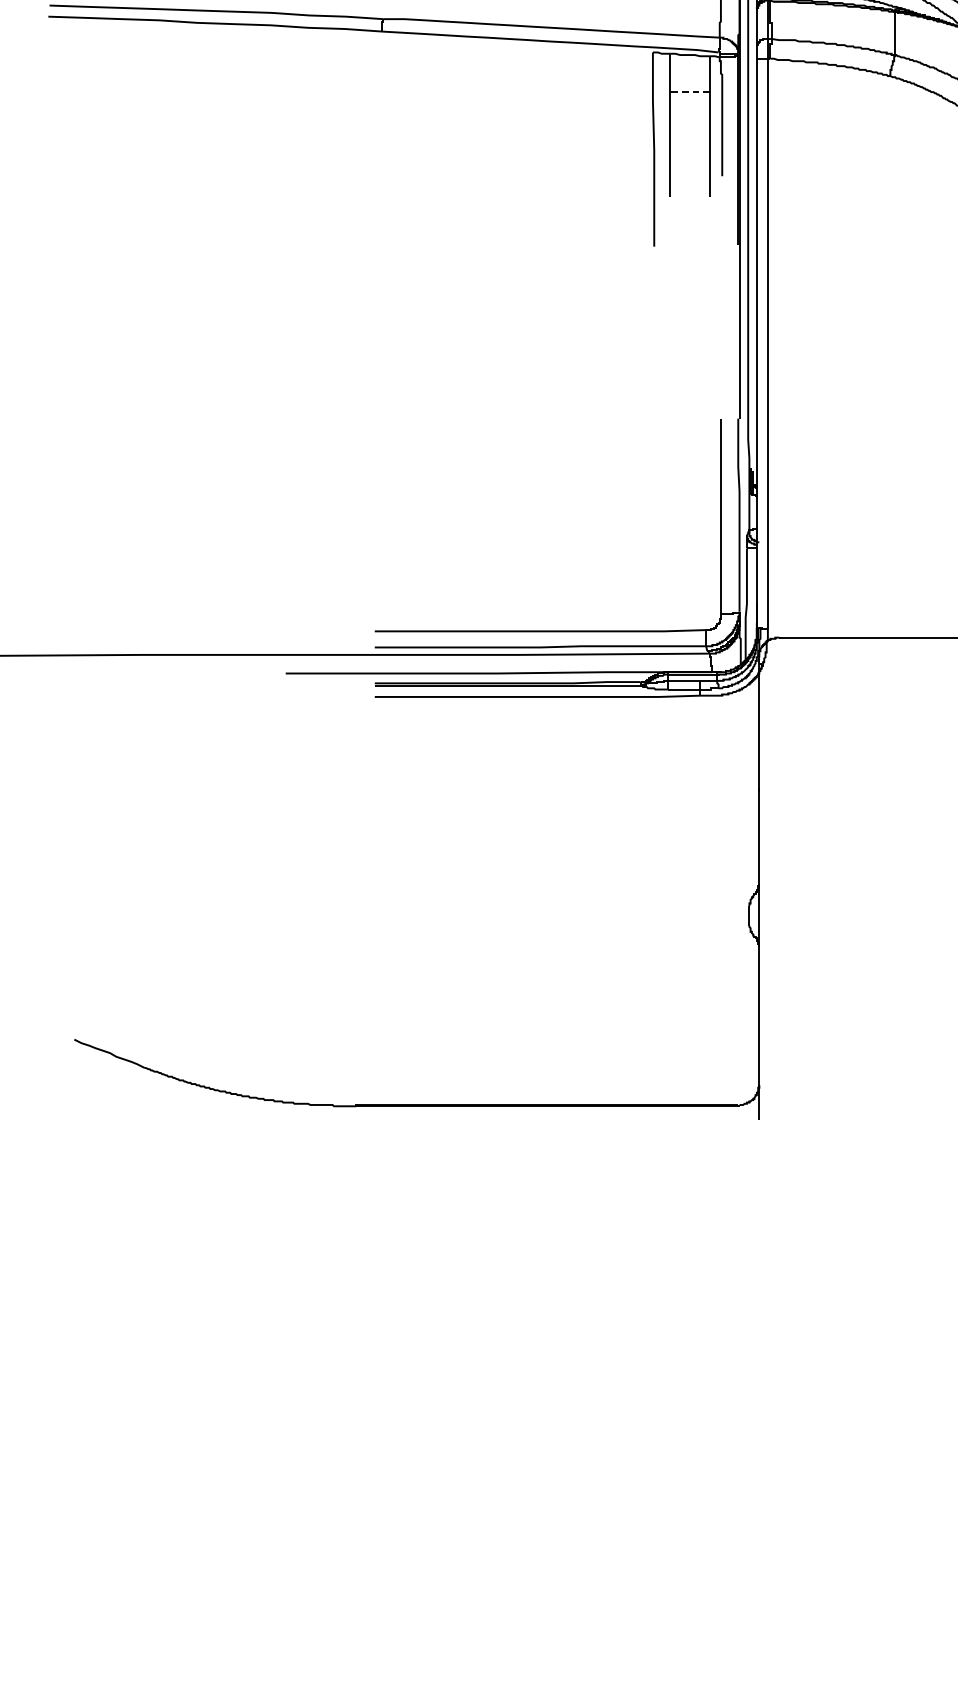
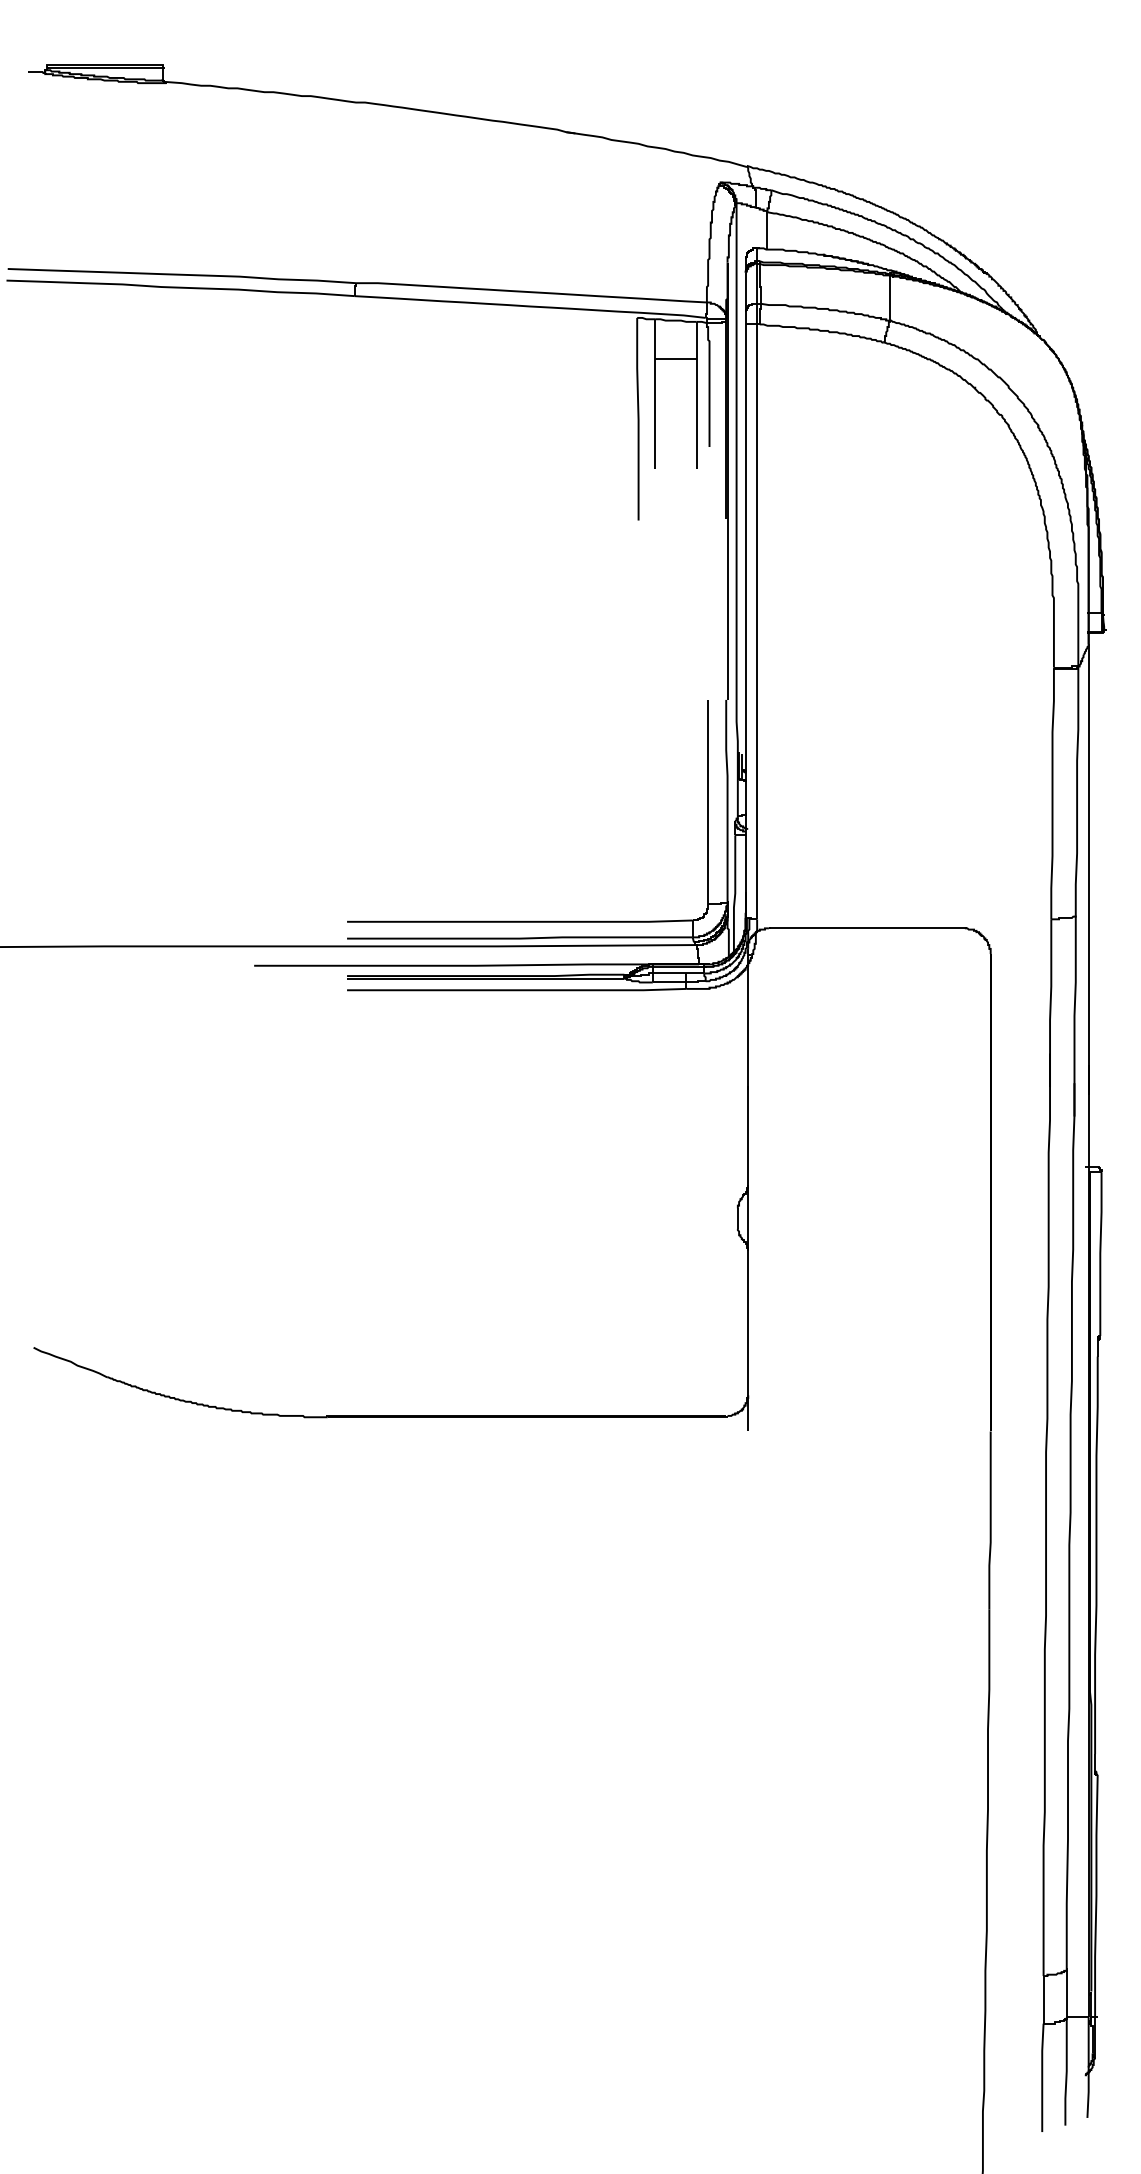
line: (690, 92) -> (676, 359), dashed -> solid

